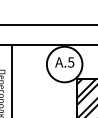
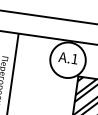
text: (71, 62) -> (75, 59), .5 -> .1

